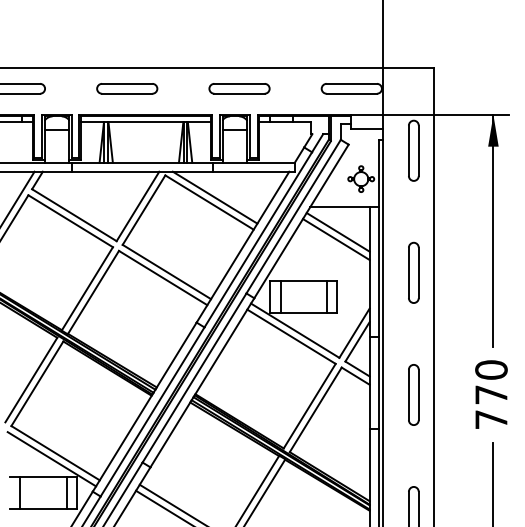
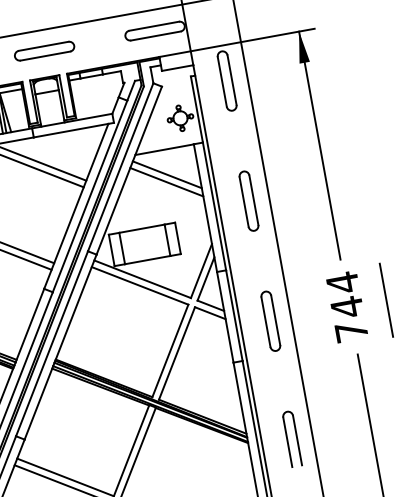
text: (491, 382) -> (345, 295), 770 -> 744

